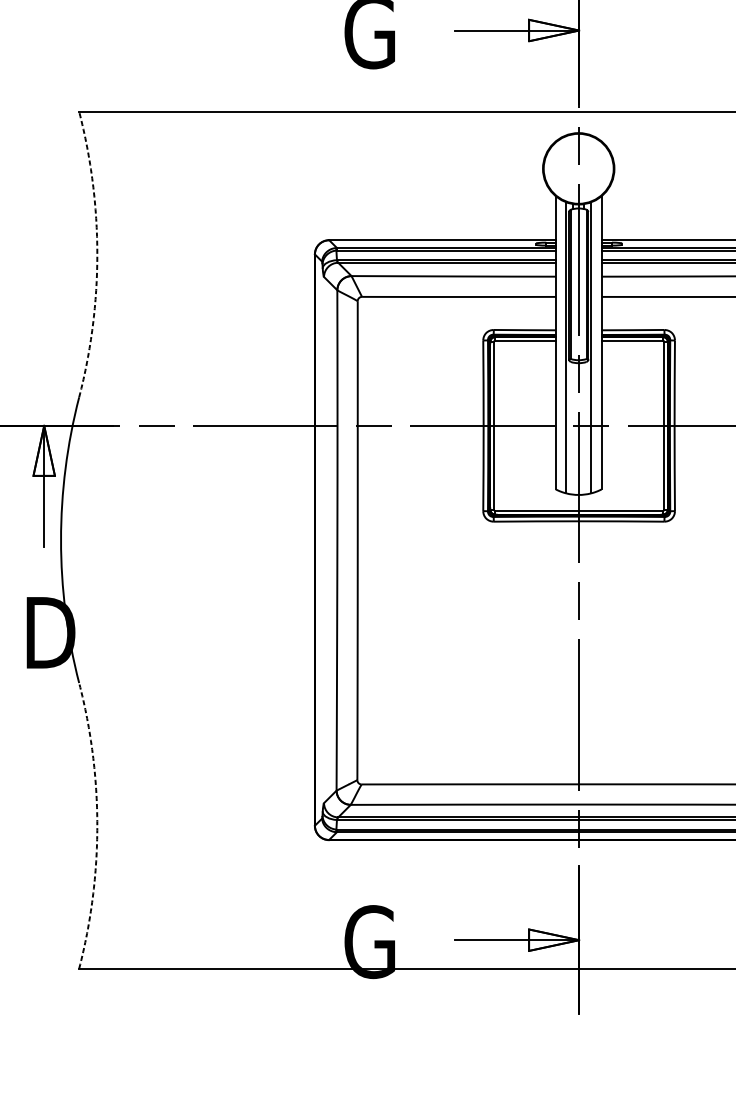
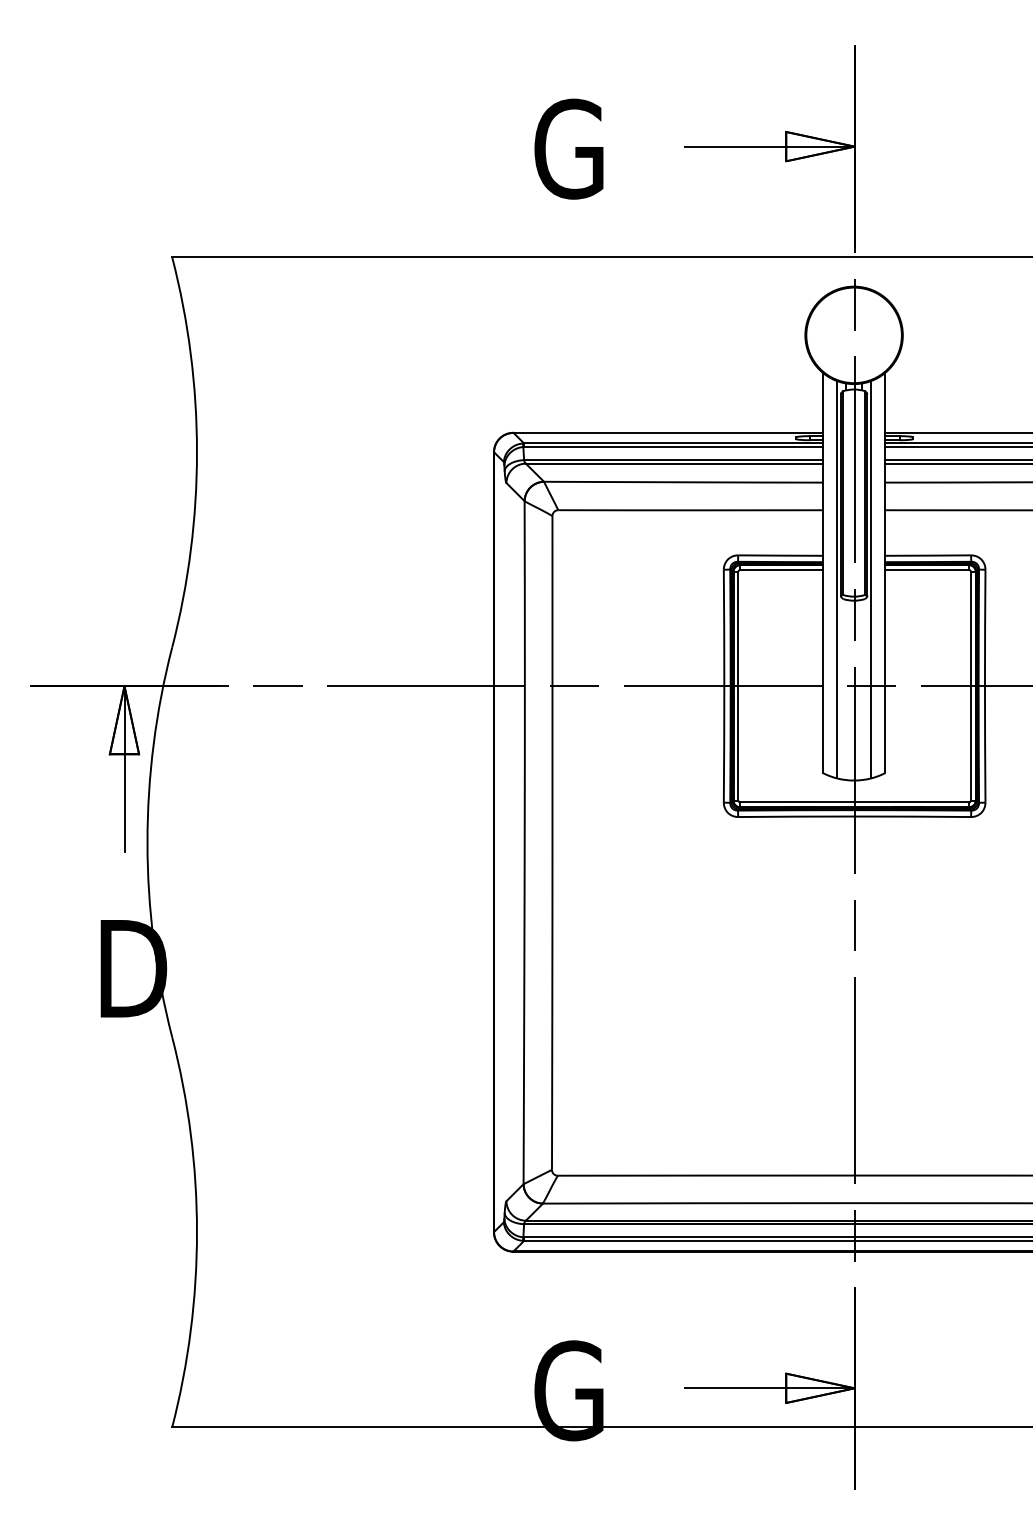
arc: (97, 254) -> (197, 452), dashed -> solid
arc: (97, 826) -> (197, 1232), dashed -> solid

